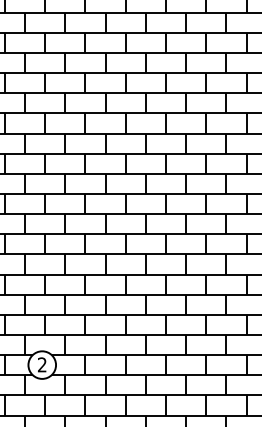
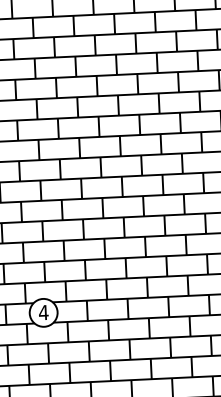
text: (42, 364) -> (43, 312), 2 -> 4

